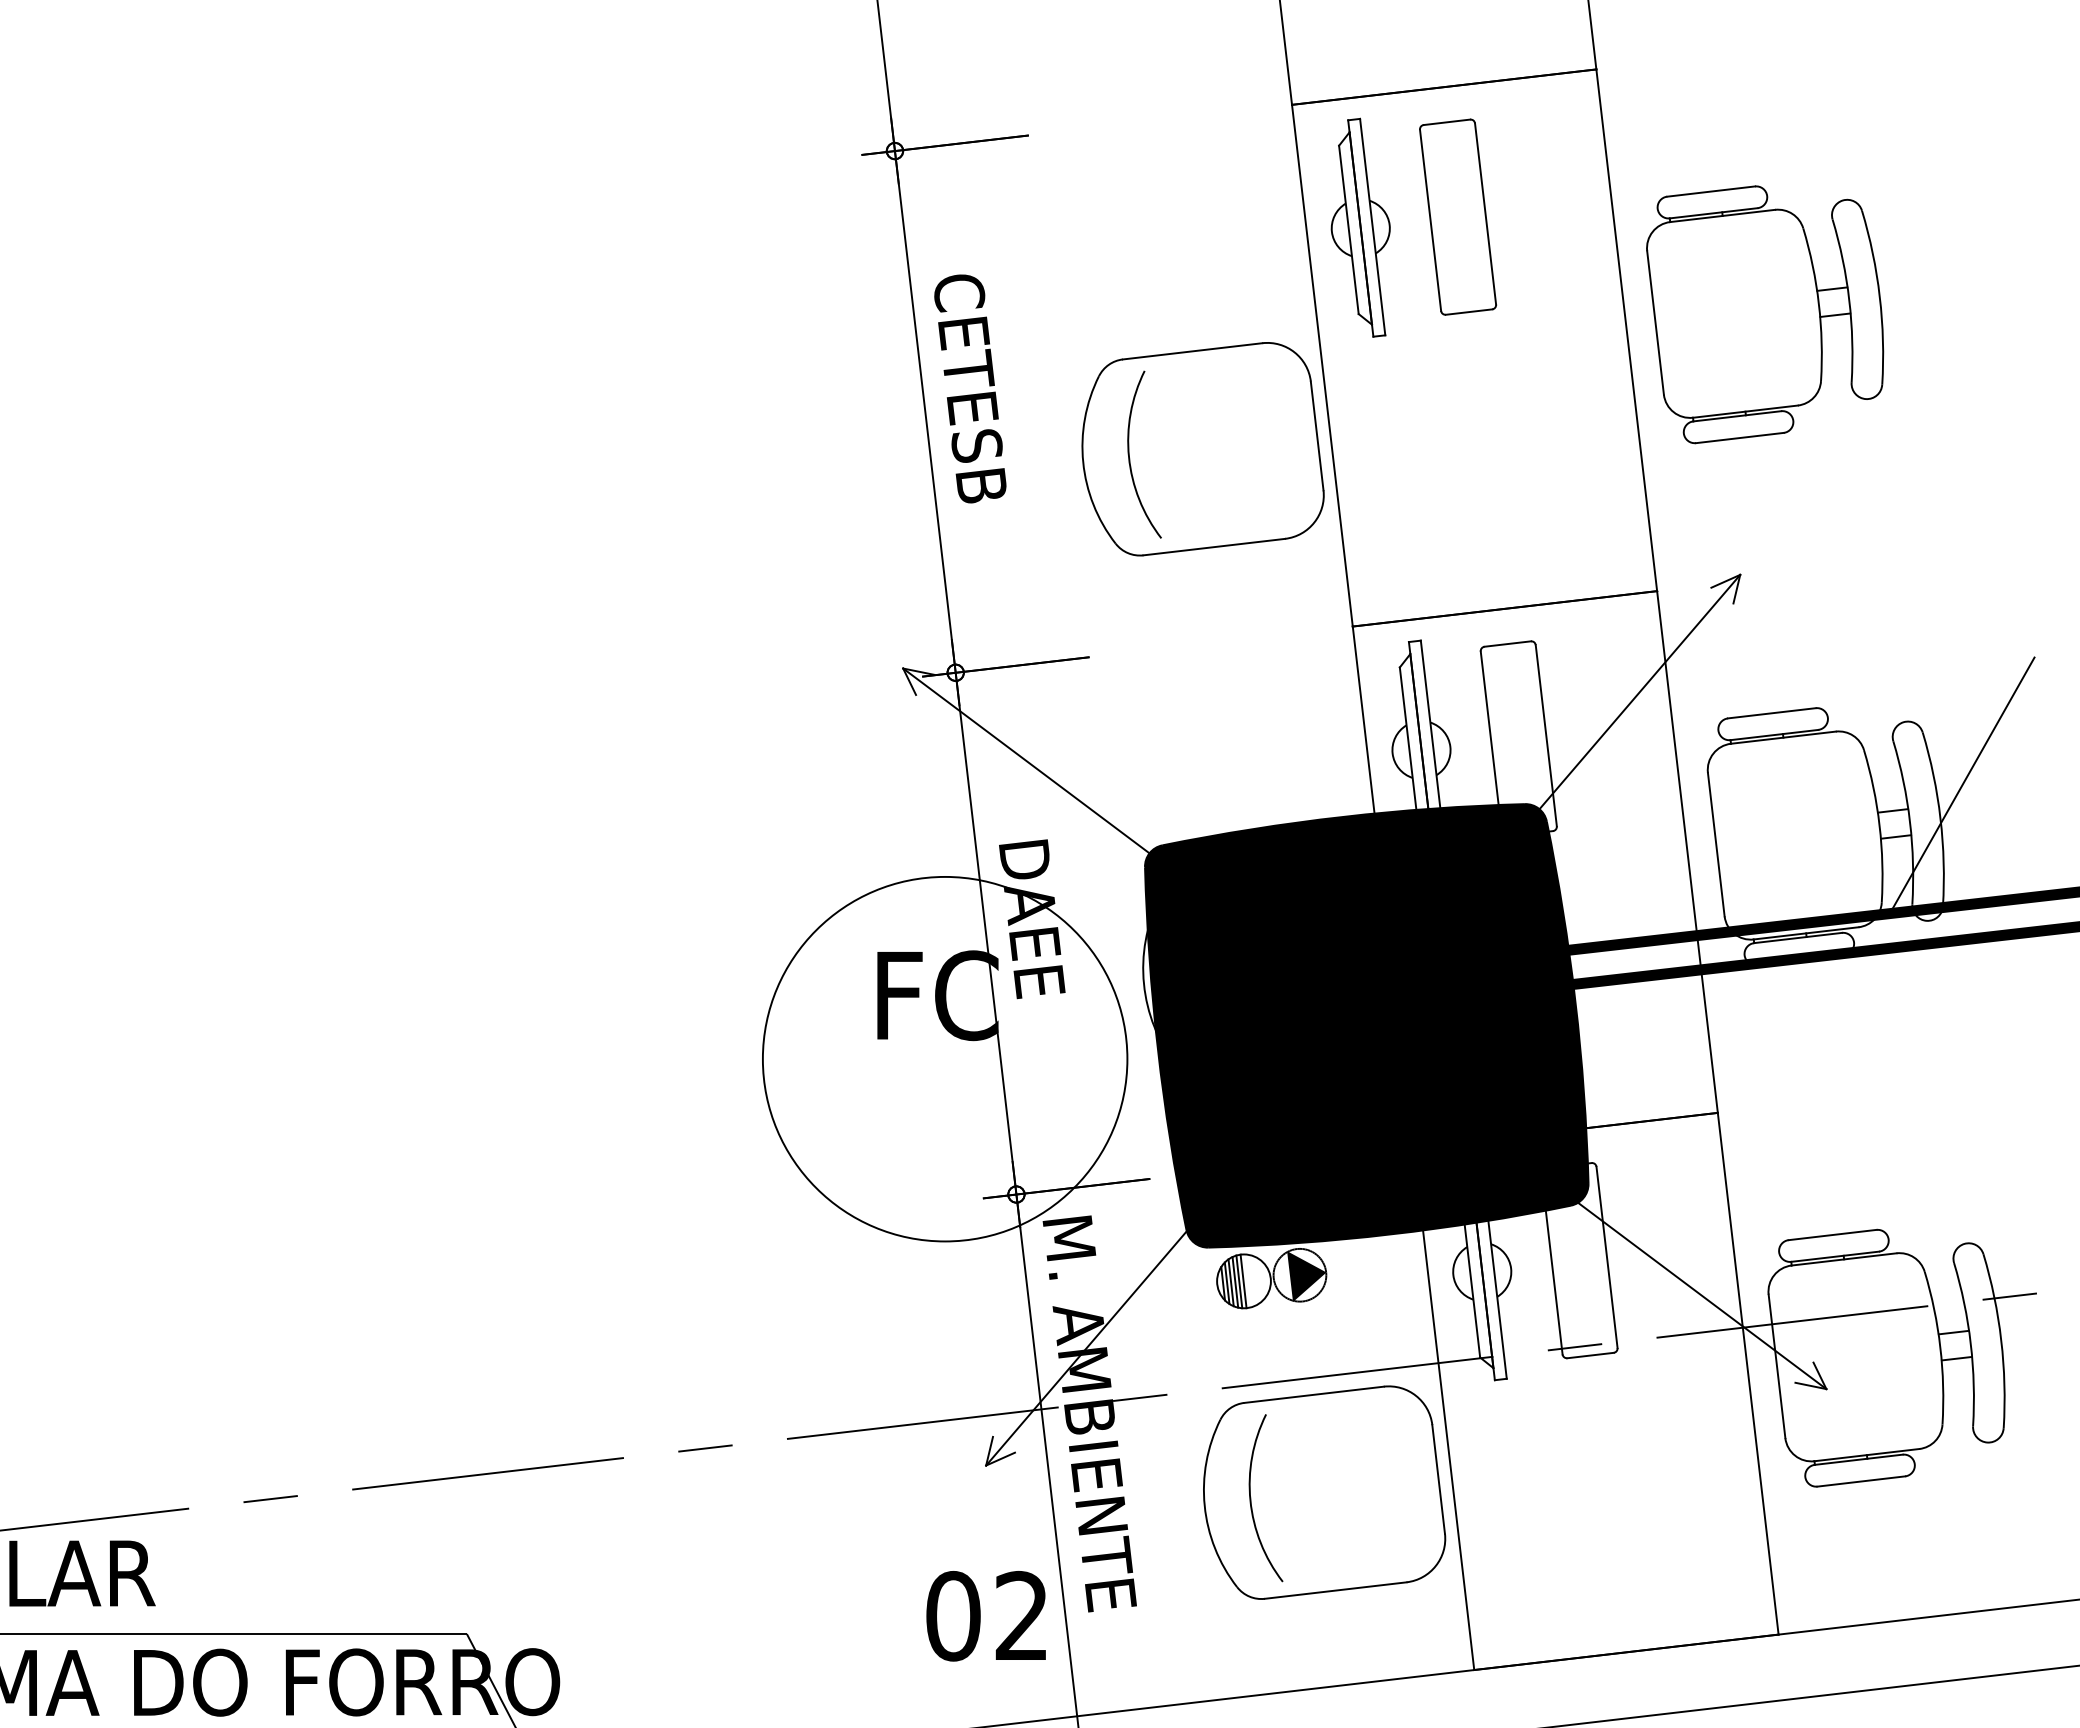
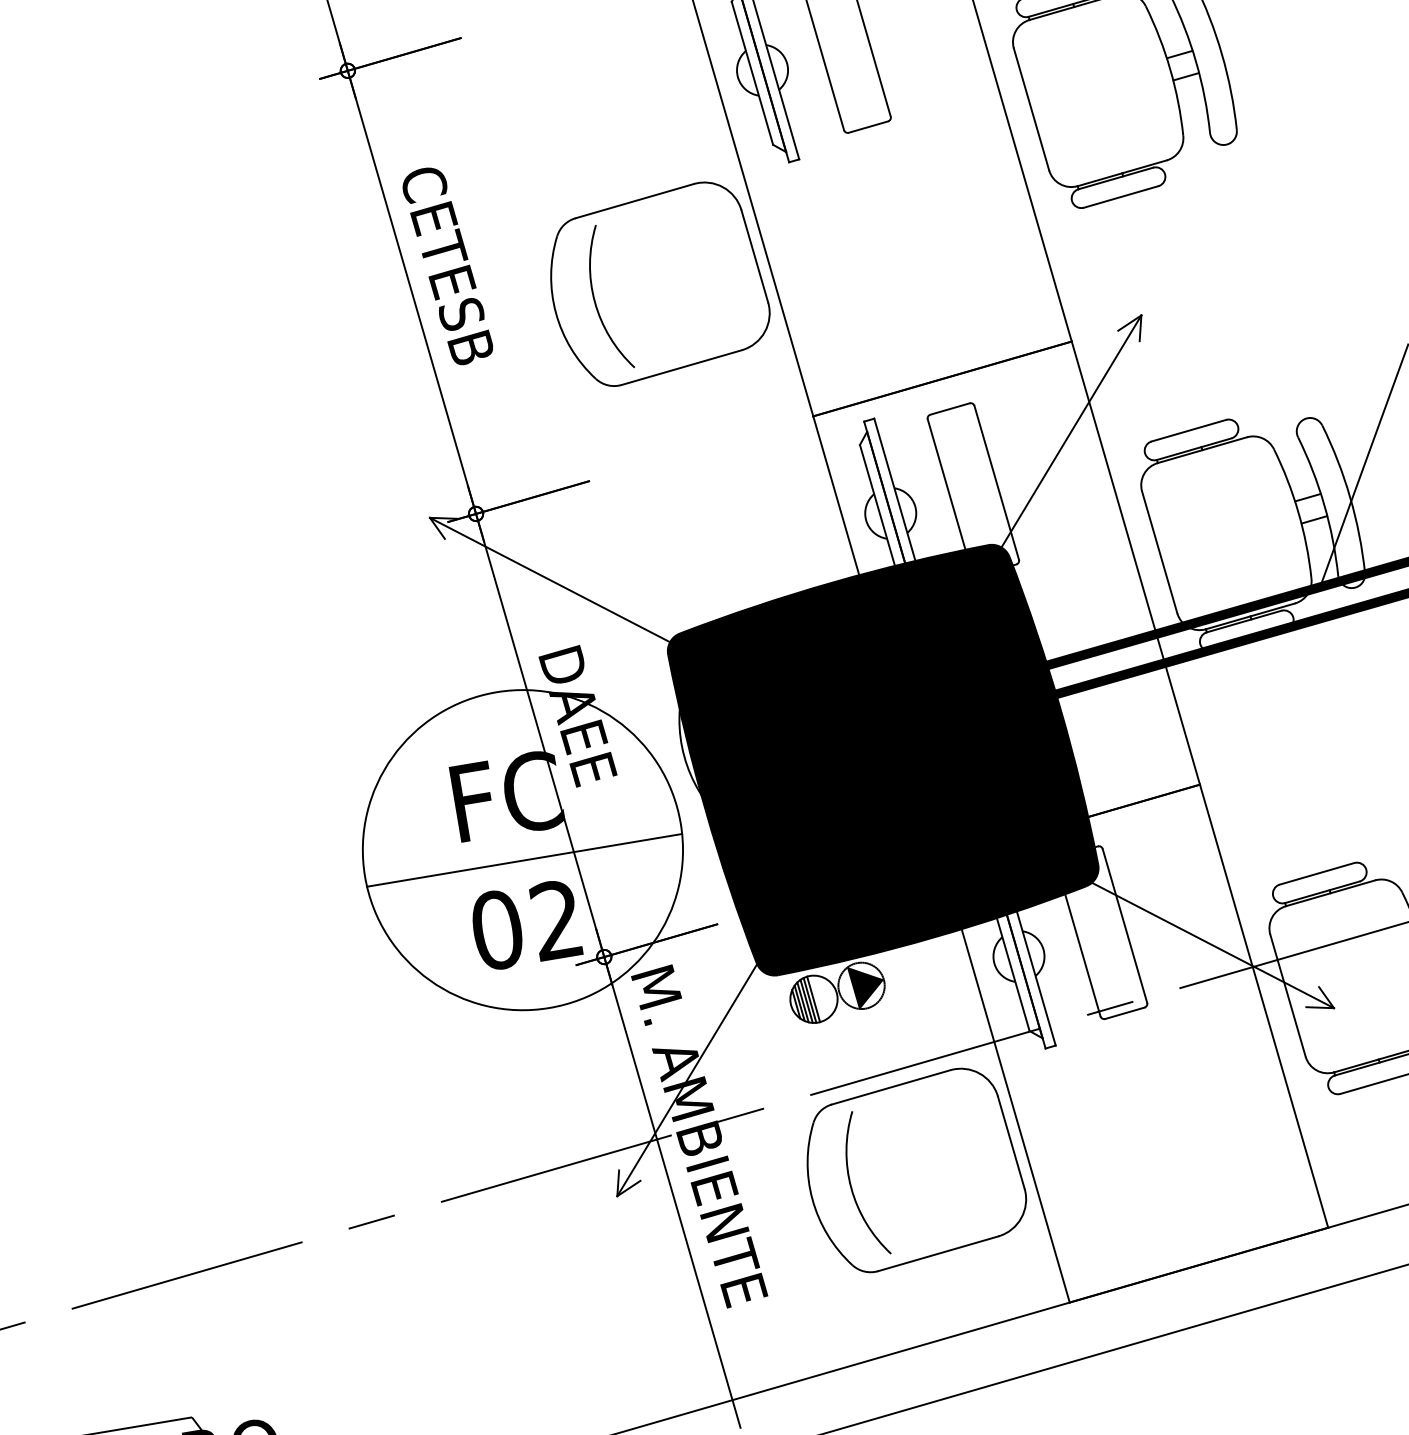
line: (945, 1070) -> (524, 859), added
text: (985, 1616) -> (525, 925), moved

